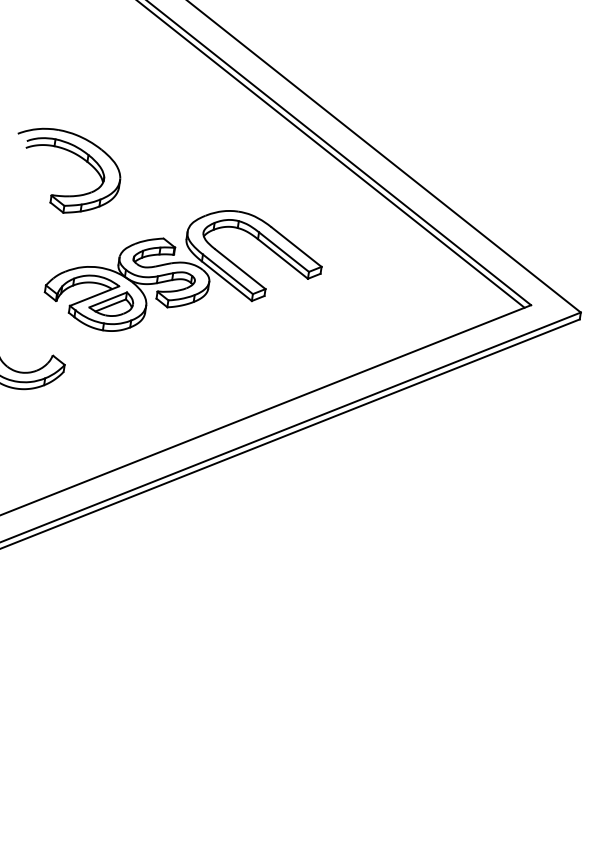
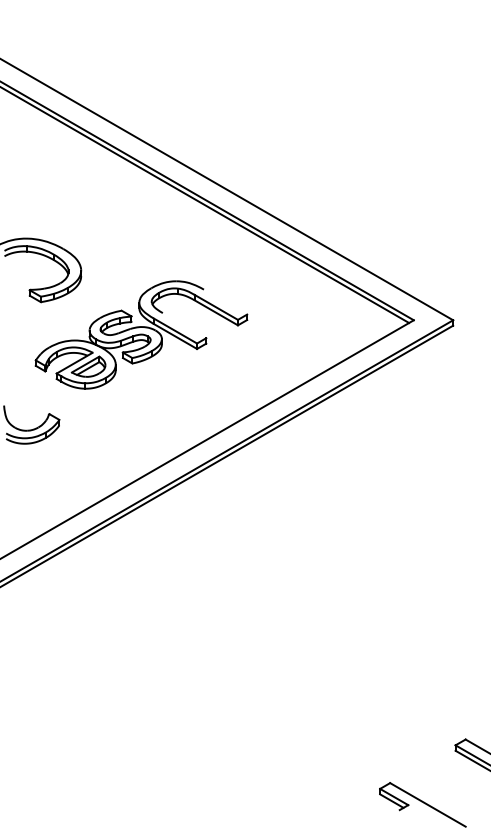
line: (296, 246) -> (225, 301), removed
line: (240, 269) -> (184, 325), removed

